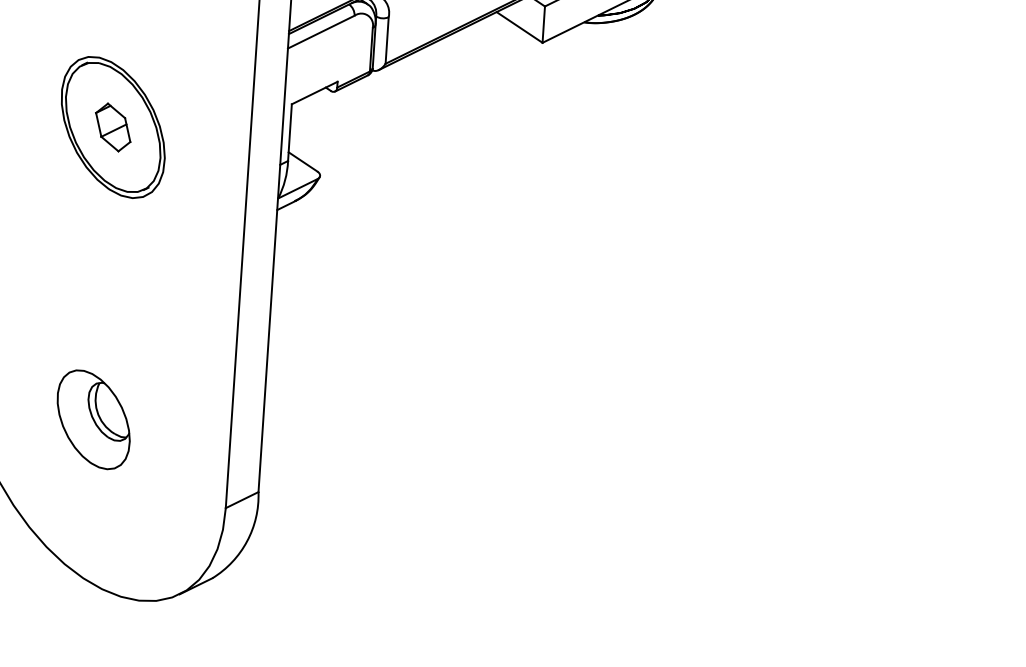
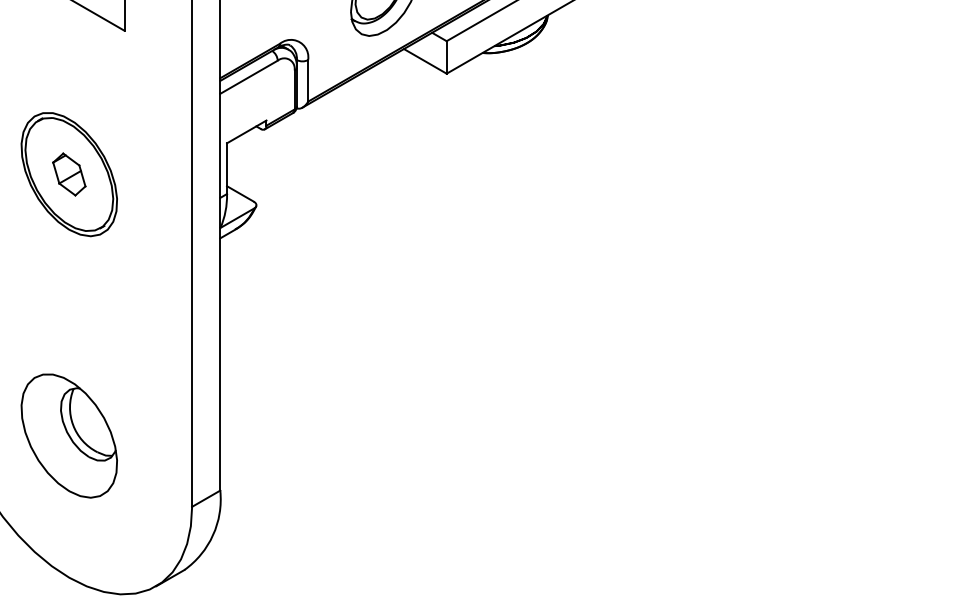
part: (92, 419) -> (68, 435), size x1.43

